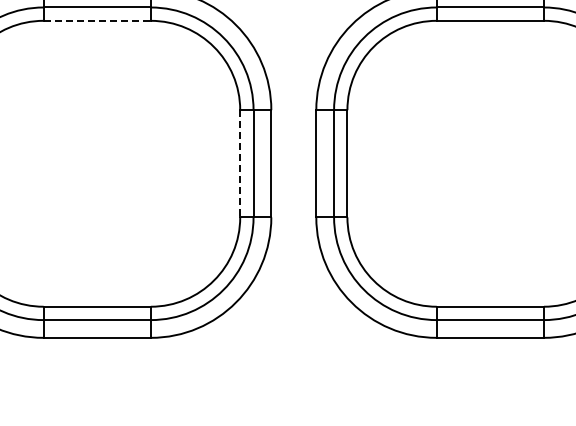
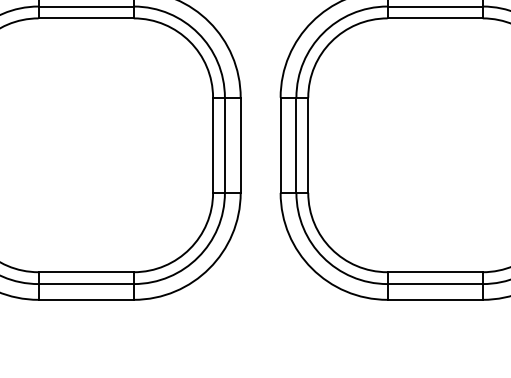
line: (97, 20) -> (86, 18), dashed -> solid
line: (240, 163) -> (213, 145), dashed -> solid

